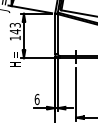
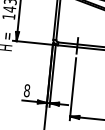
text: (36, 99) -> (26, 90), 6 -> 8

